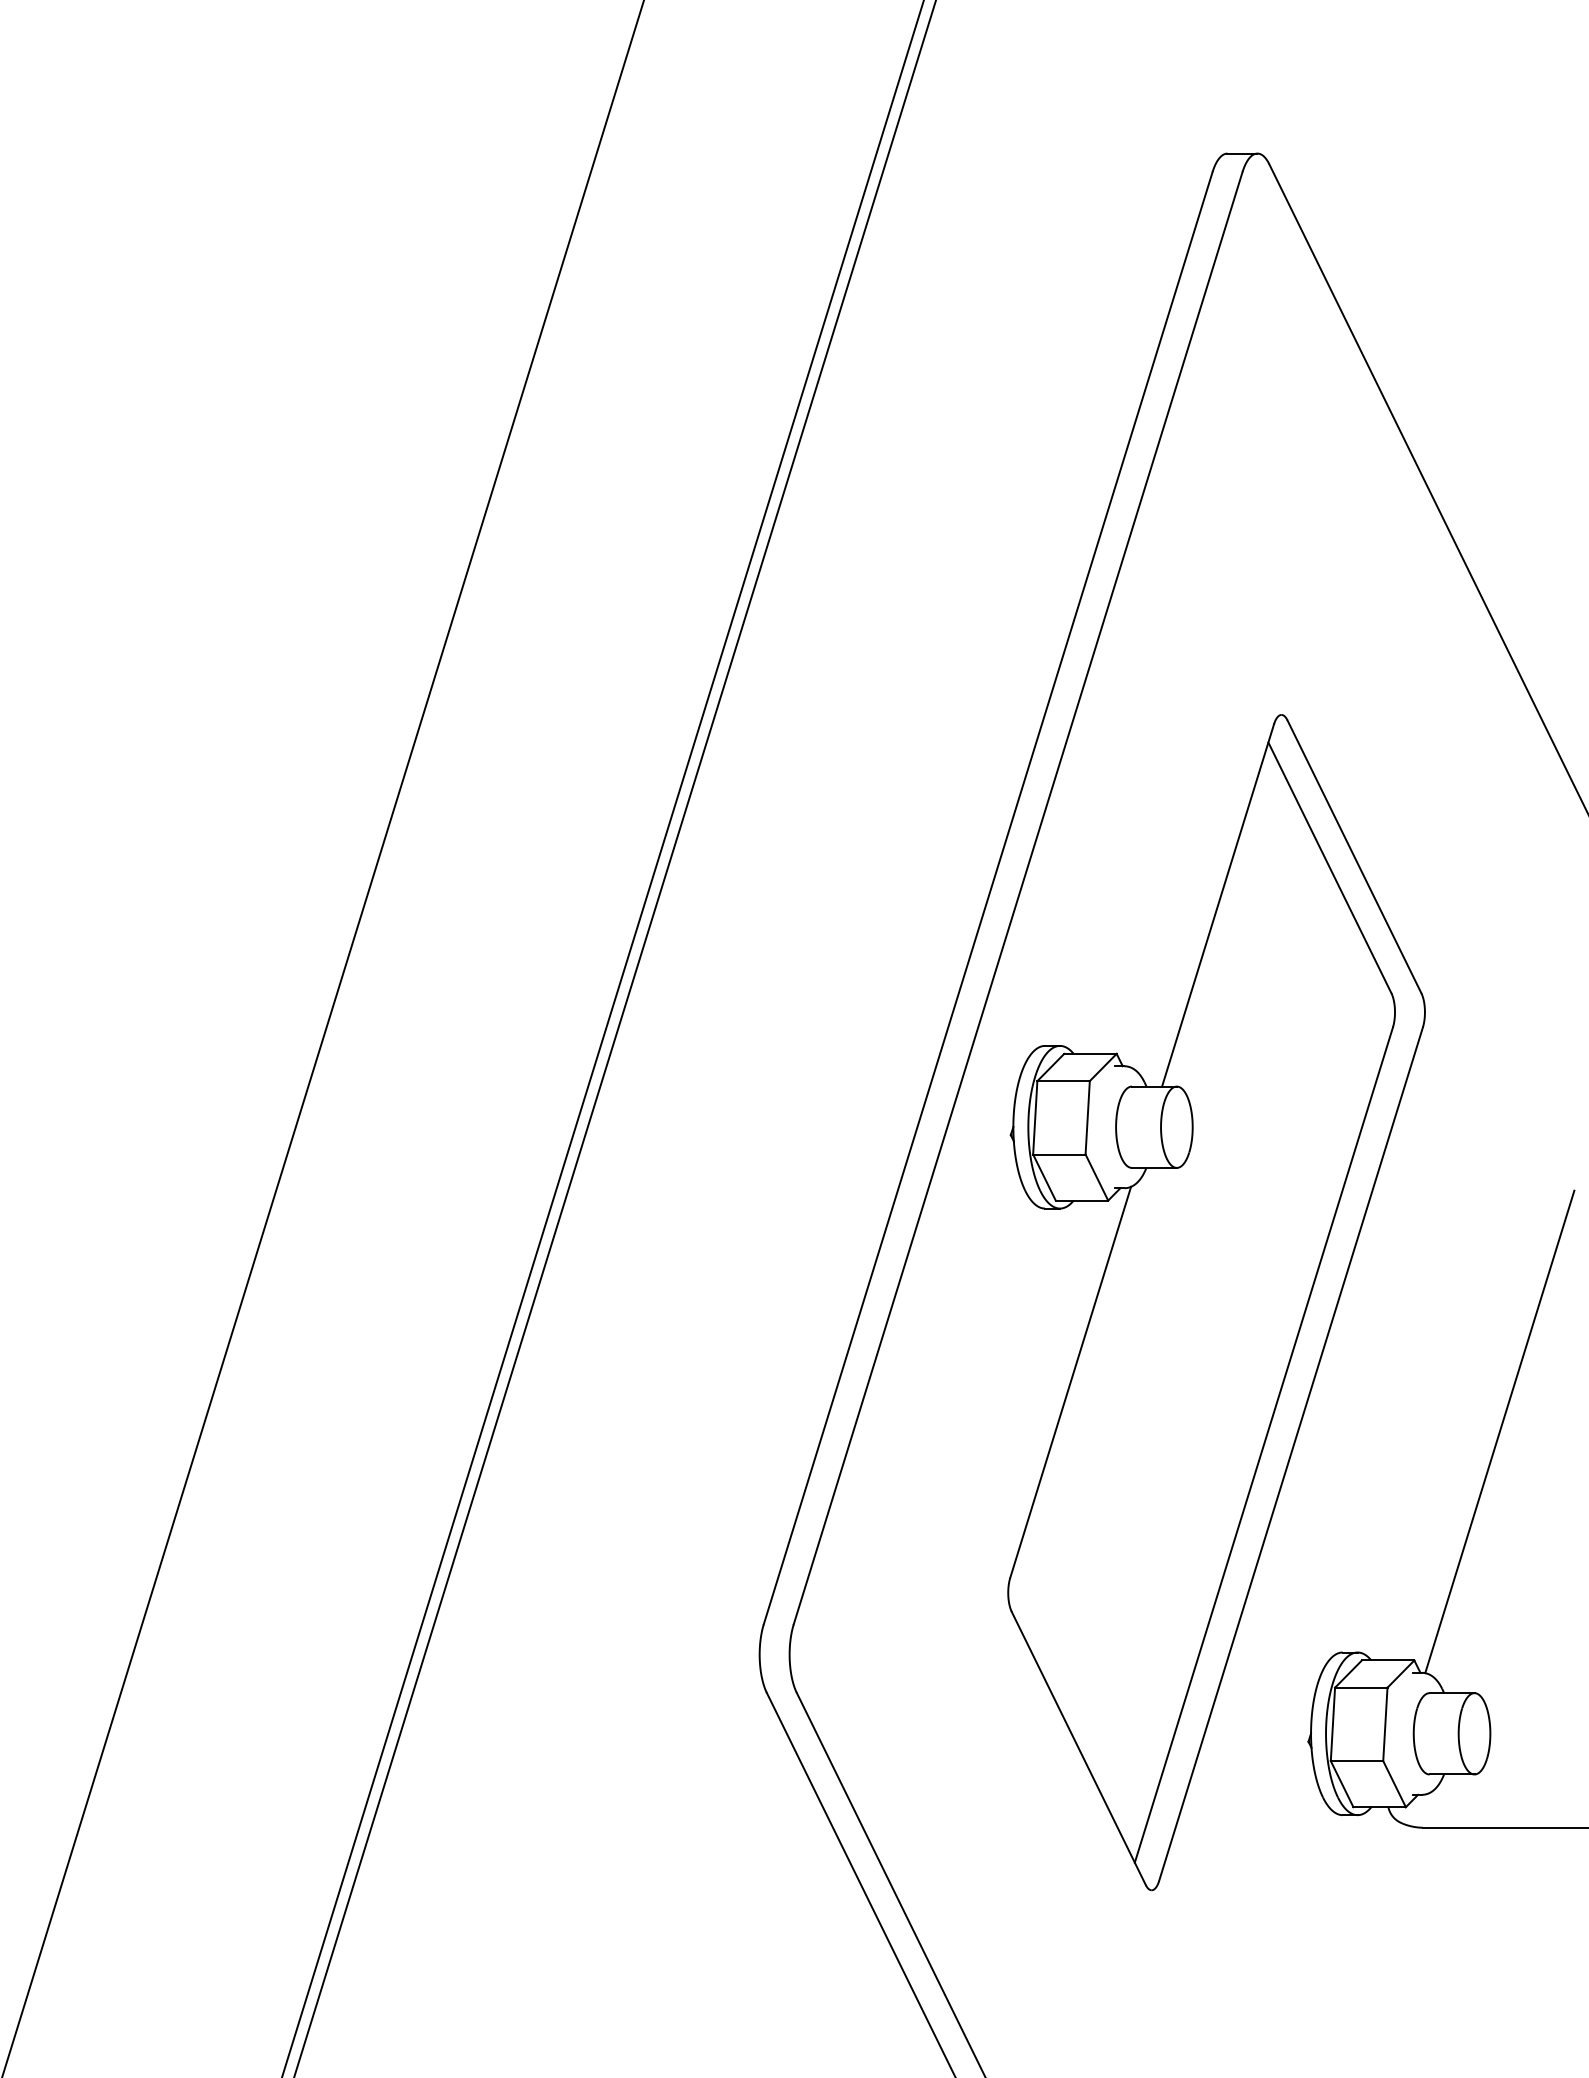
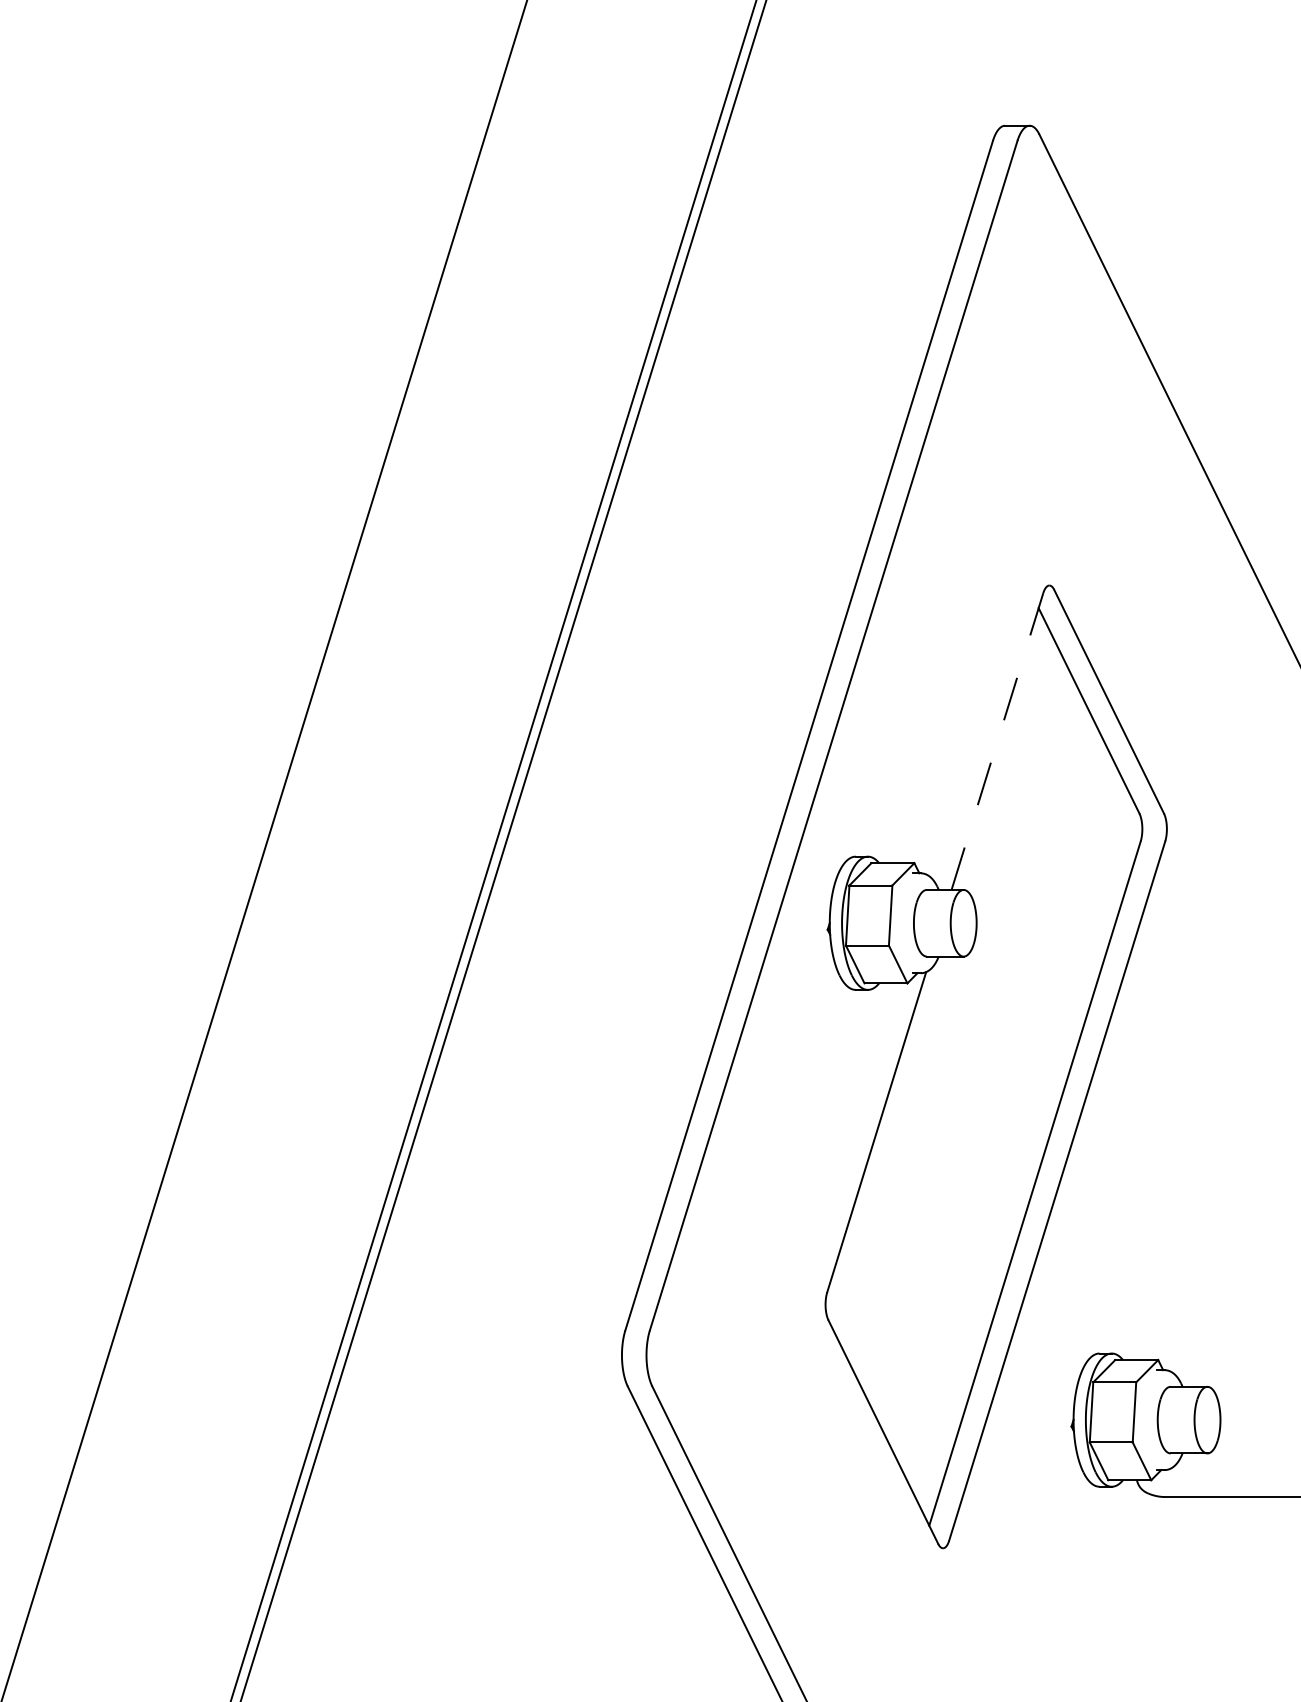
line: (1218, 905) -> (997, 741), solid -> dashed
line: (1499, 1431) -> (1227, 1172), removed

